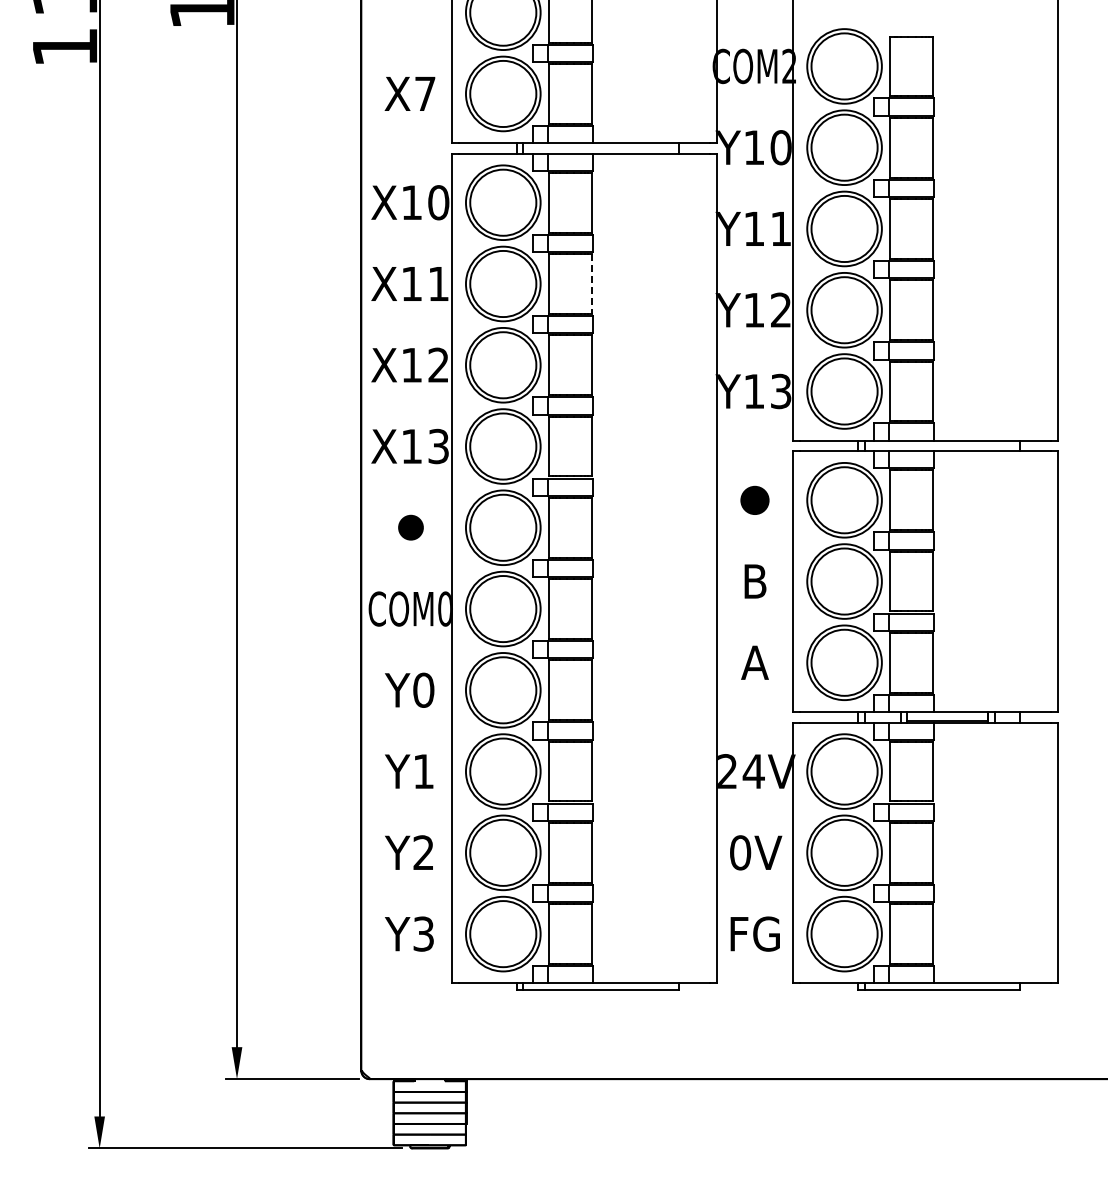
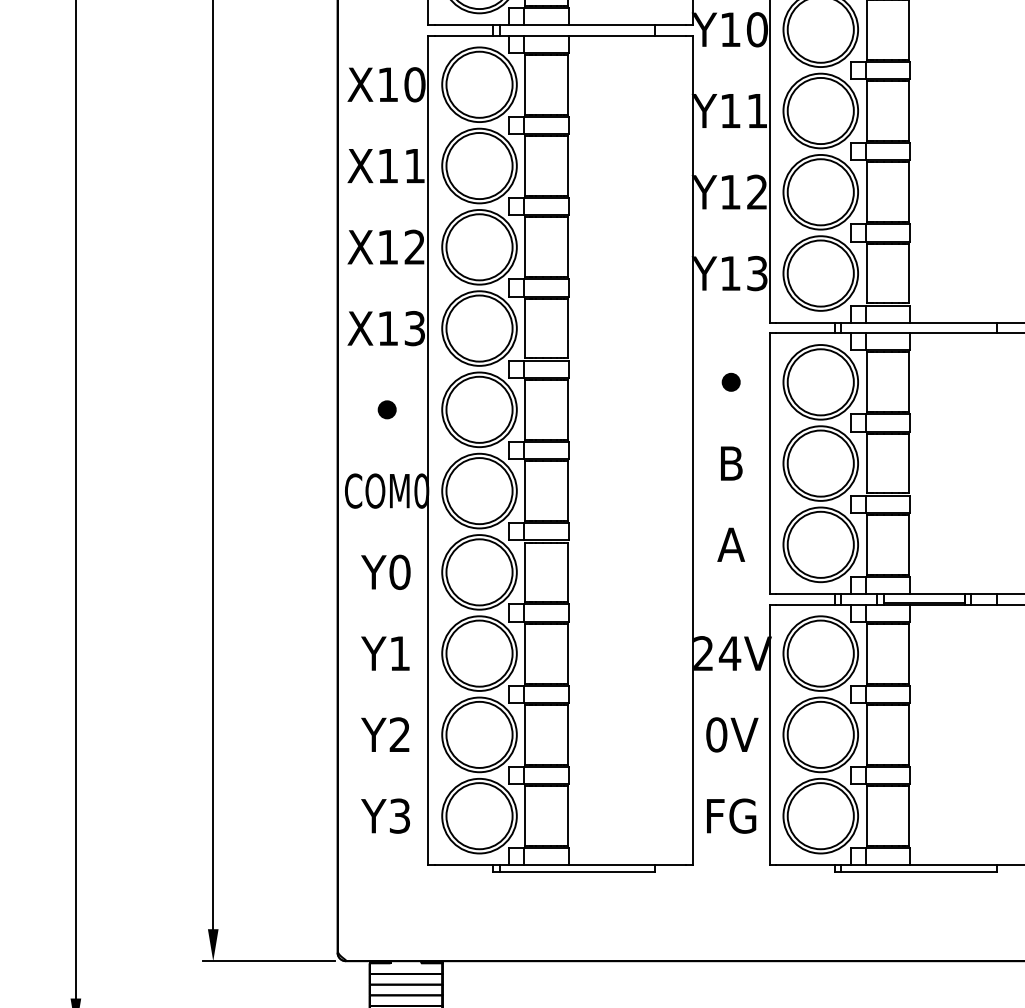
line: (591, 284) -> (567, 166), dashed -> solid
part: (754, 499) -> (730, 381), size x0.62
part: (410, 527) -> (386, 409), size x0.71

